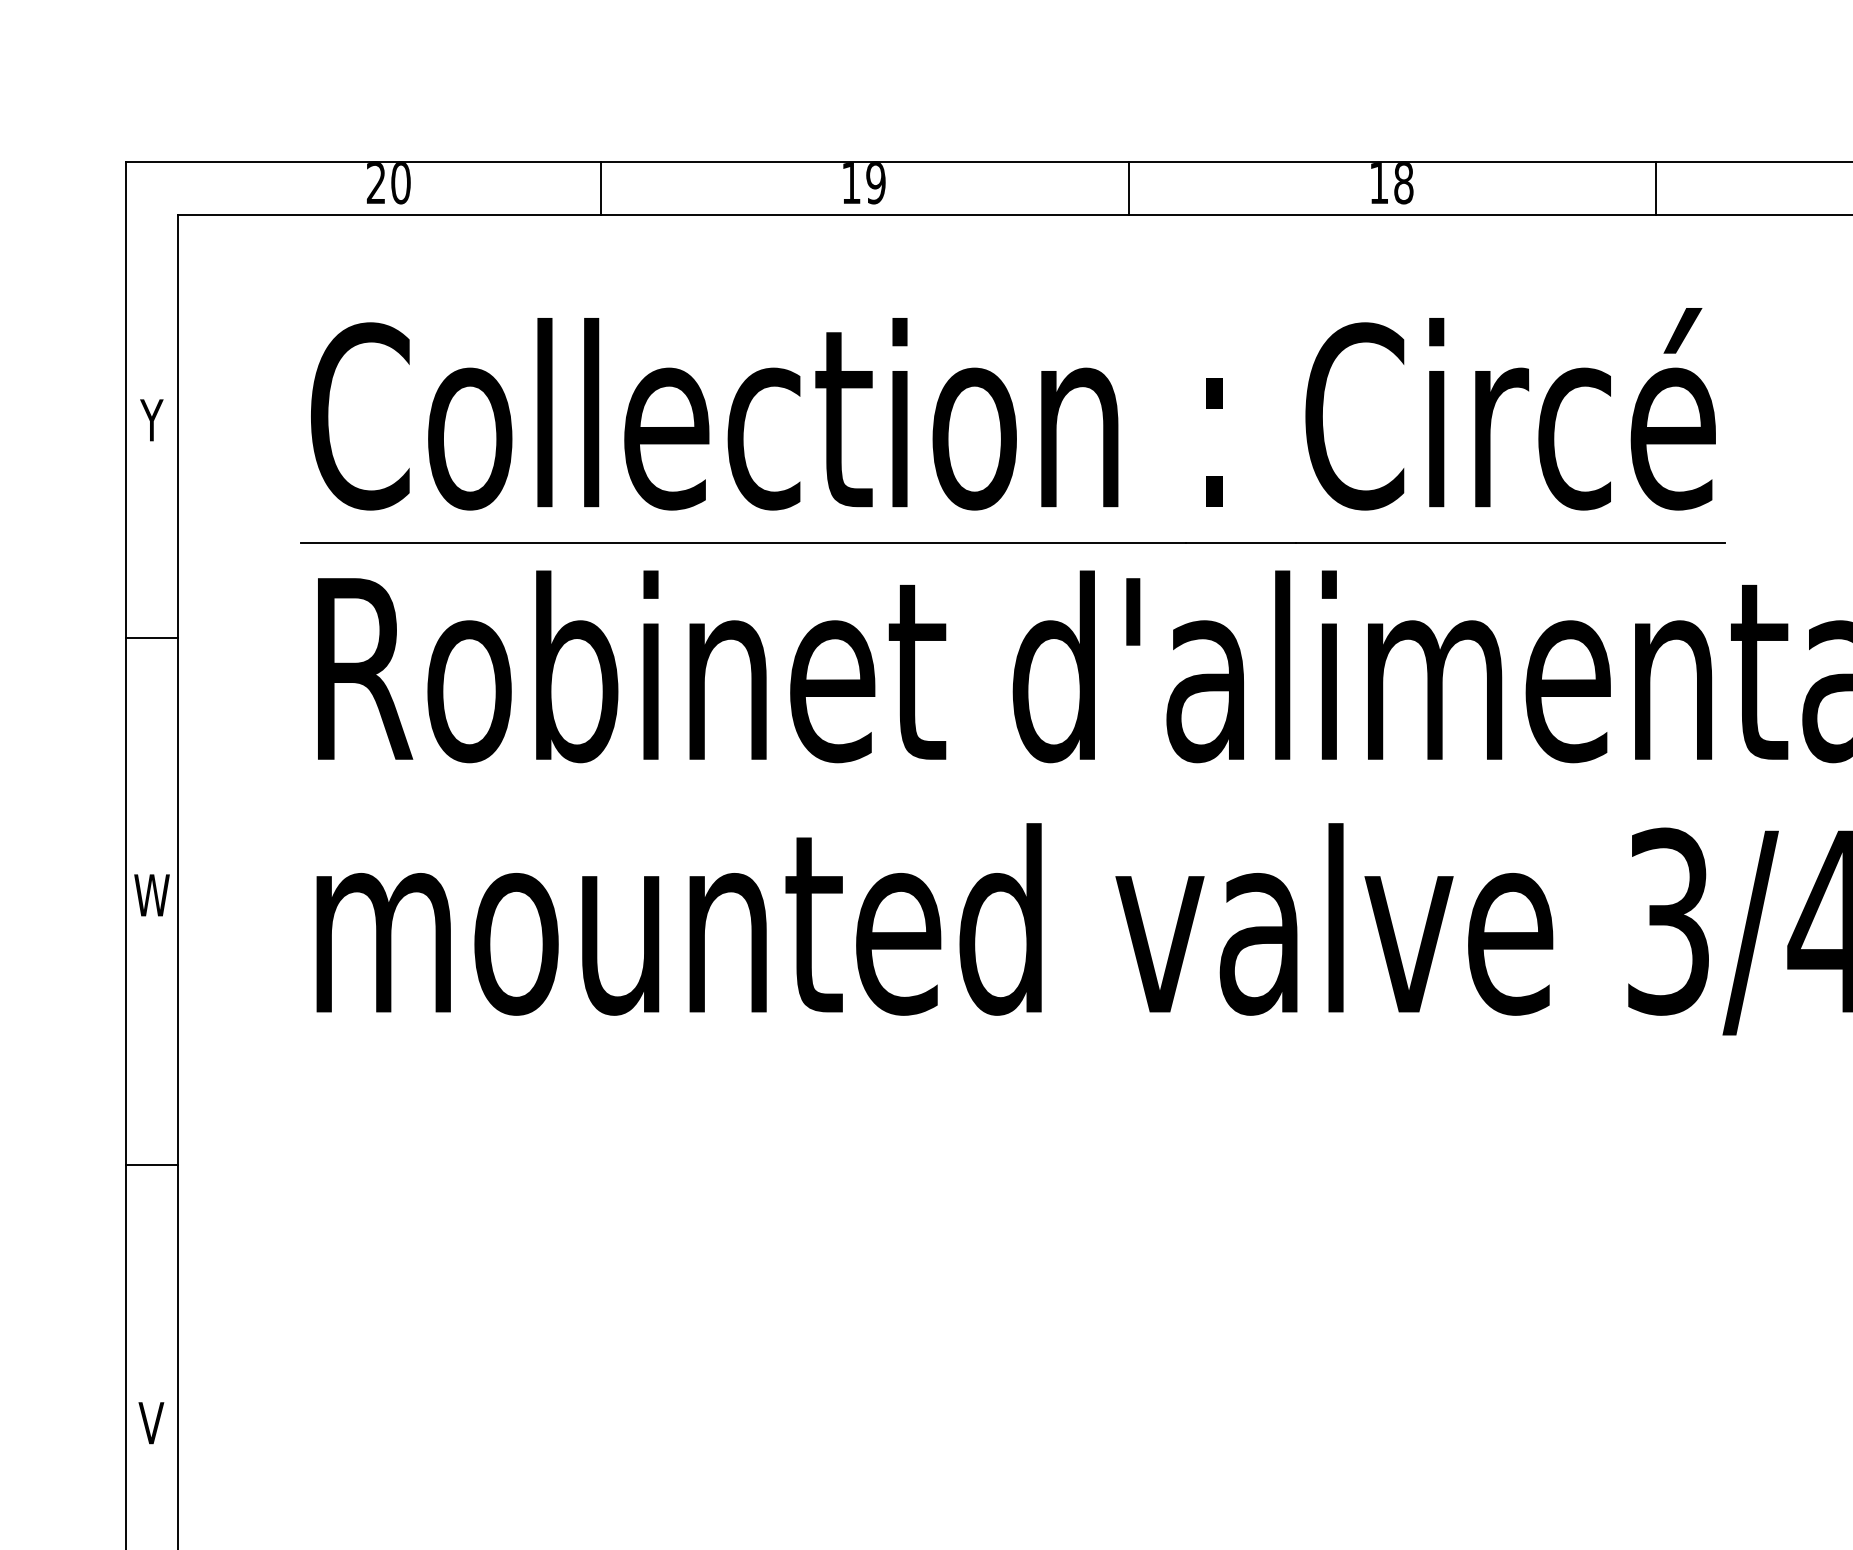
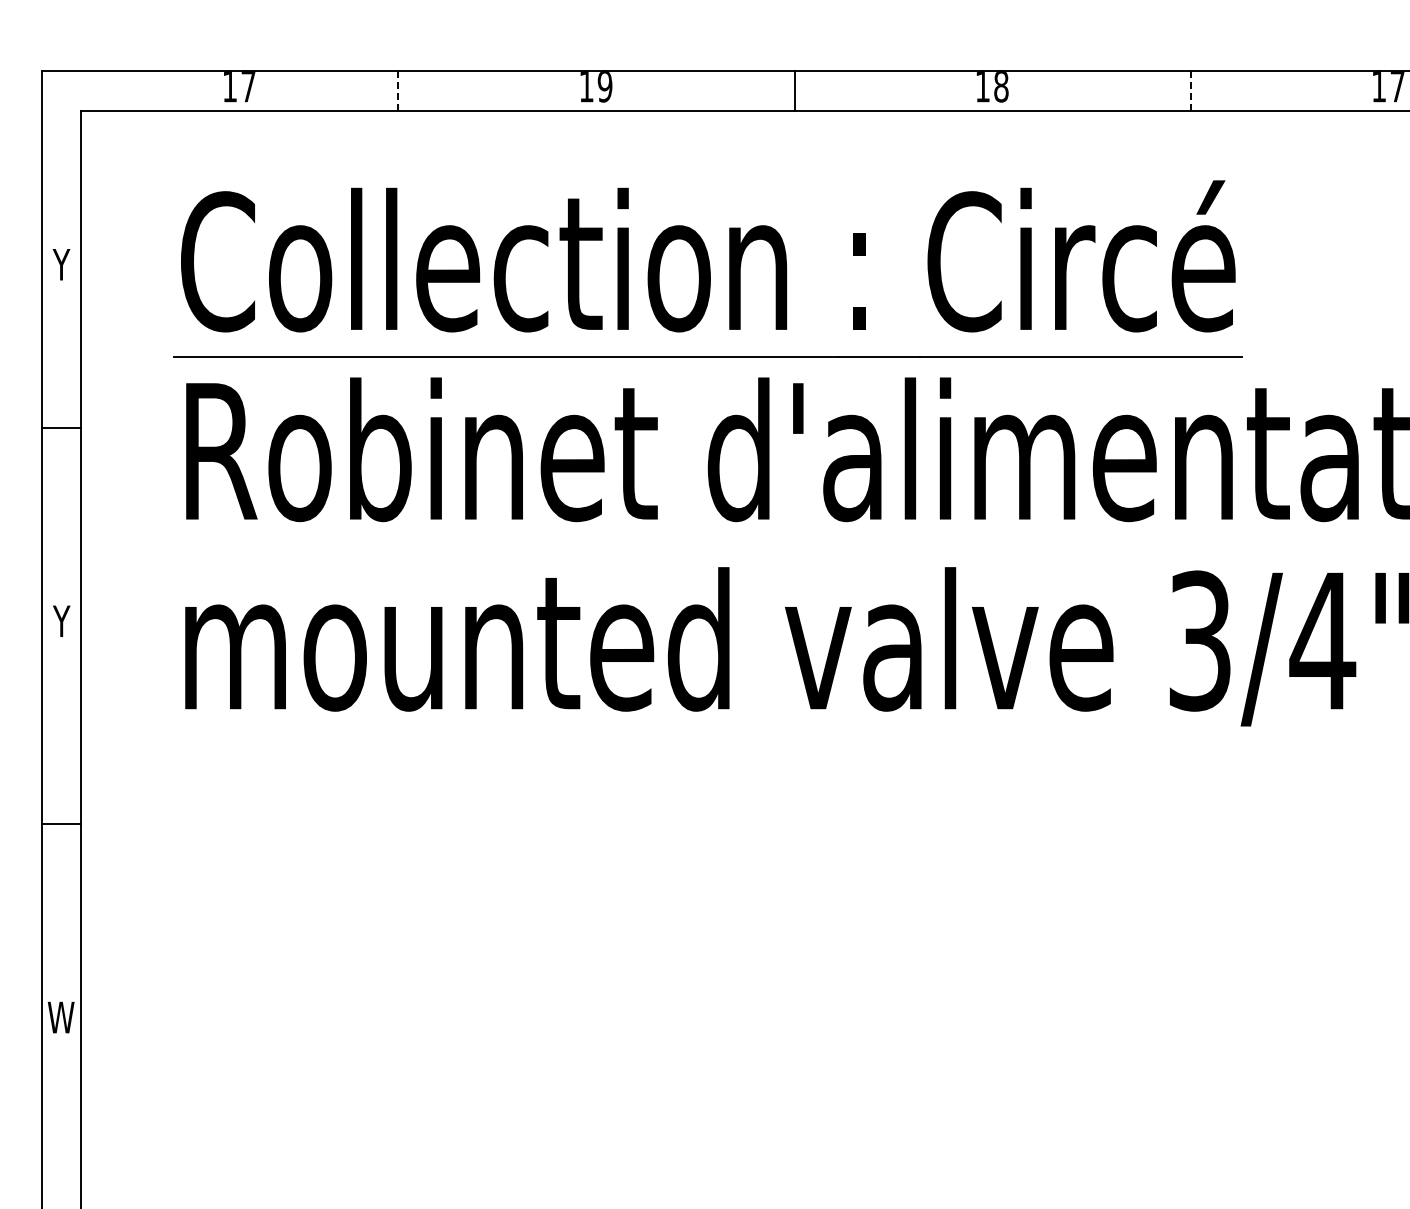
text: (388, 184) -> (239, 87), 20 -> 17
line: (600, 188) -> (398, 90), solid -> dashed
line: (1655, 188) -> (1190, 90), solid -> dashed
text: (151, 894) -> (61, 620), W -> Y
text: (150, 1423) -> (60, 1017), V -> W

